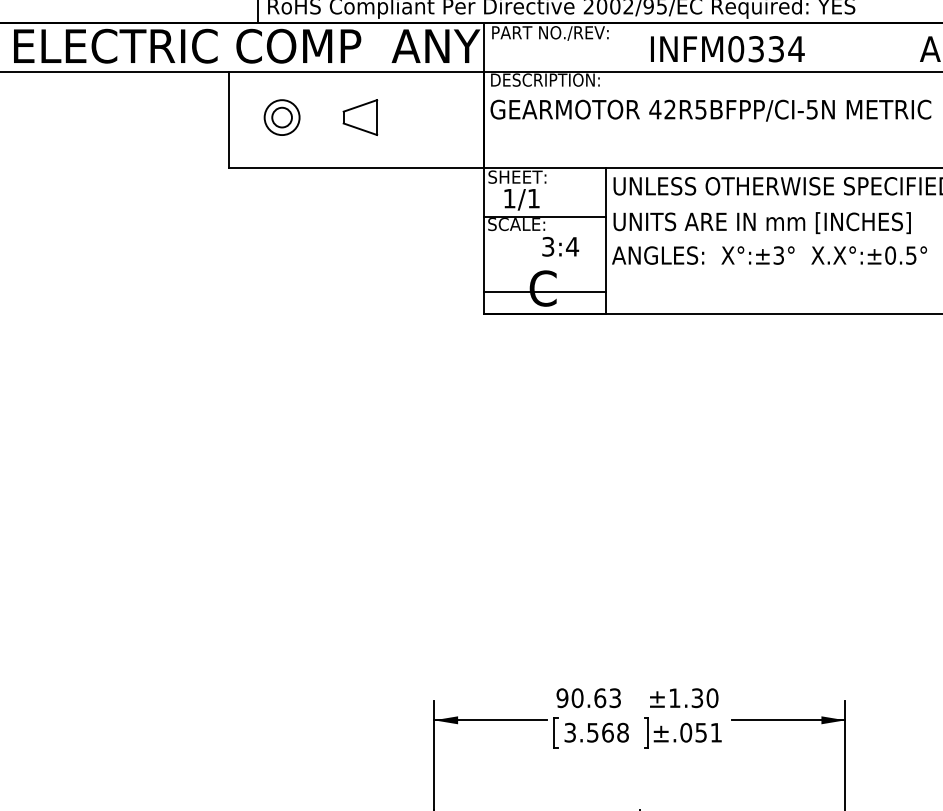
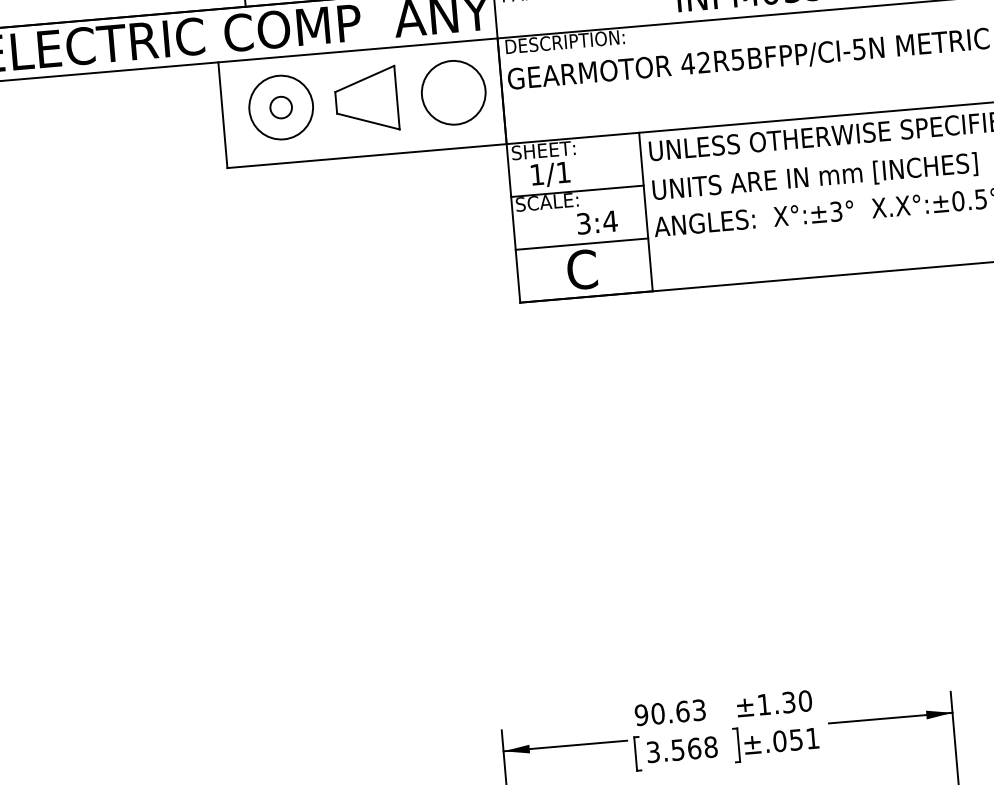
circle: (282, 117) -> (281, 107), size x1.67
part: (360, 117) -> (366, 100), size x1.67
circle: (440, 117) -> (454, 92), added
line: (544, 292) -> (581, 244), moved

